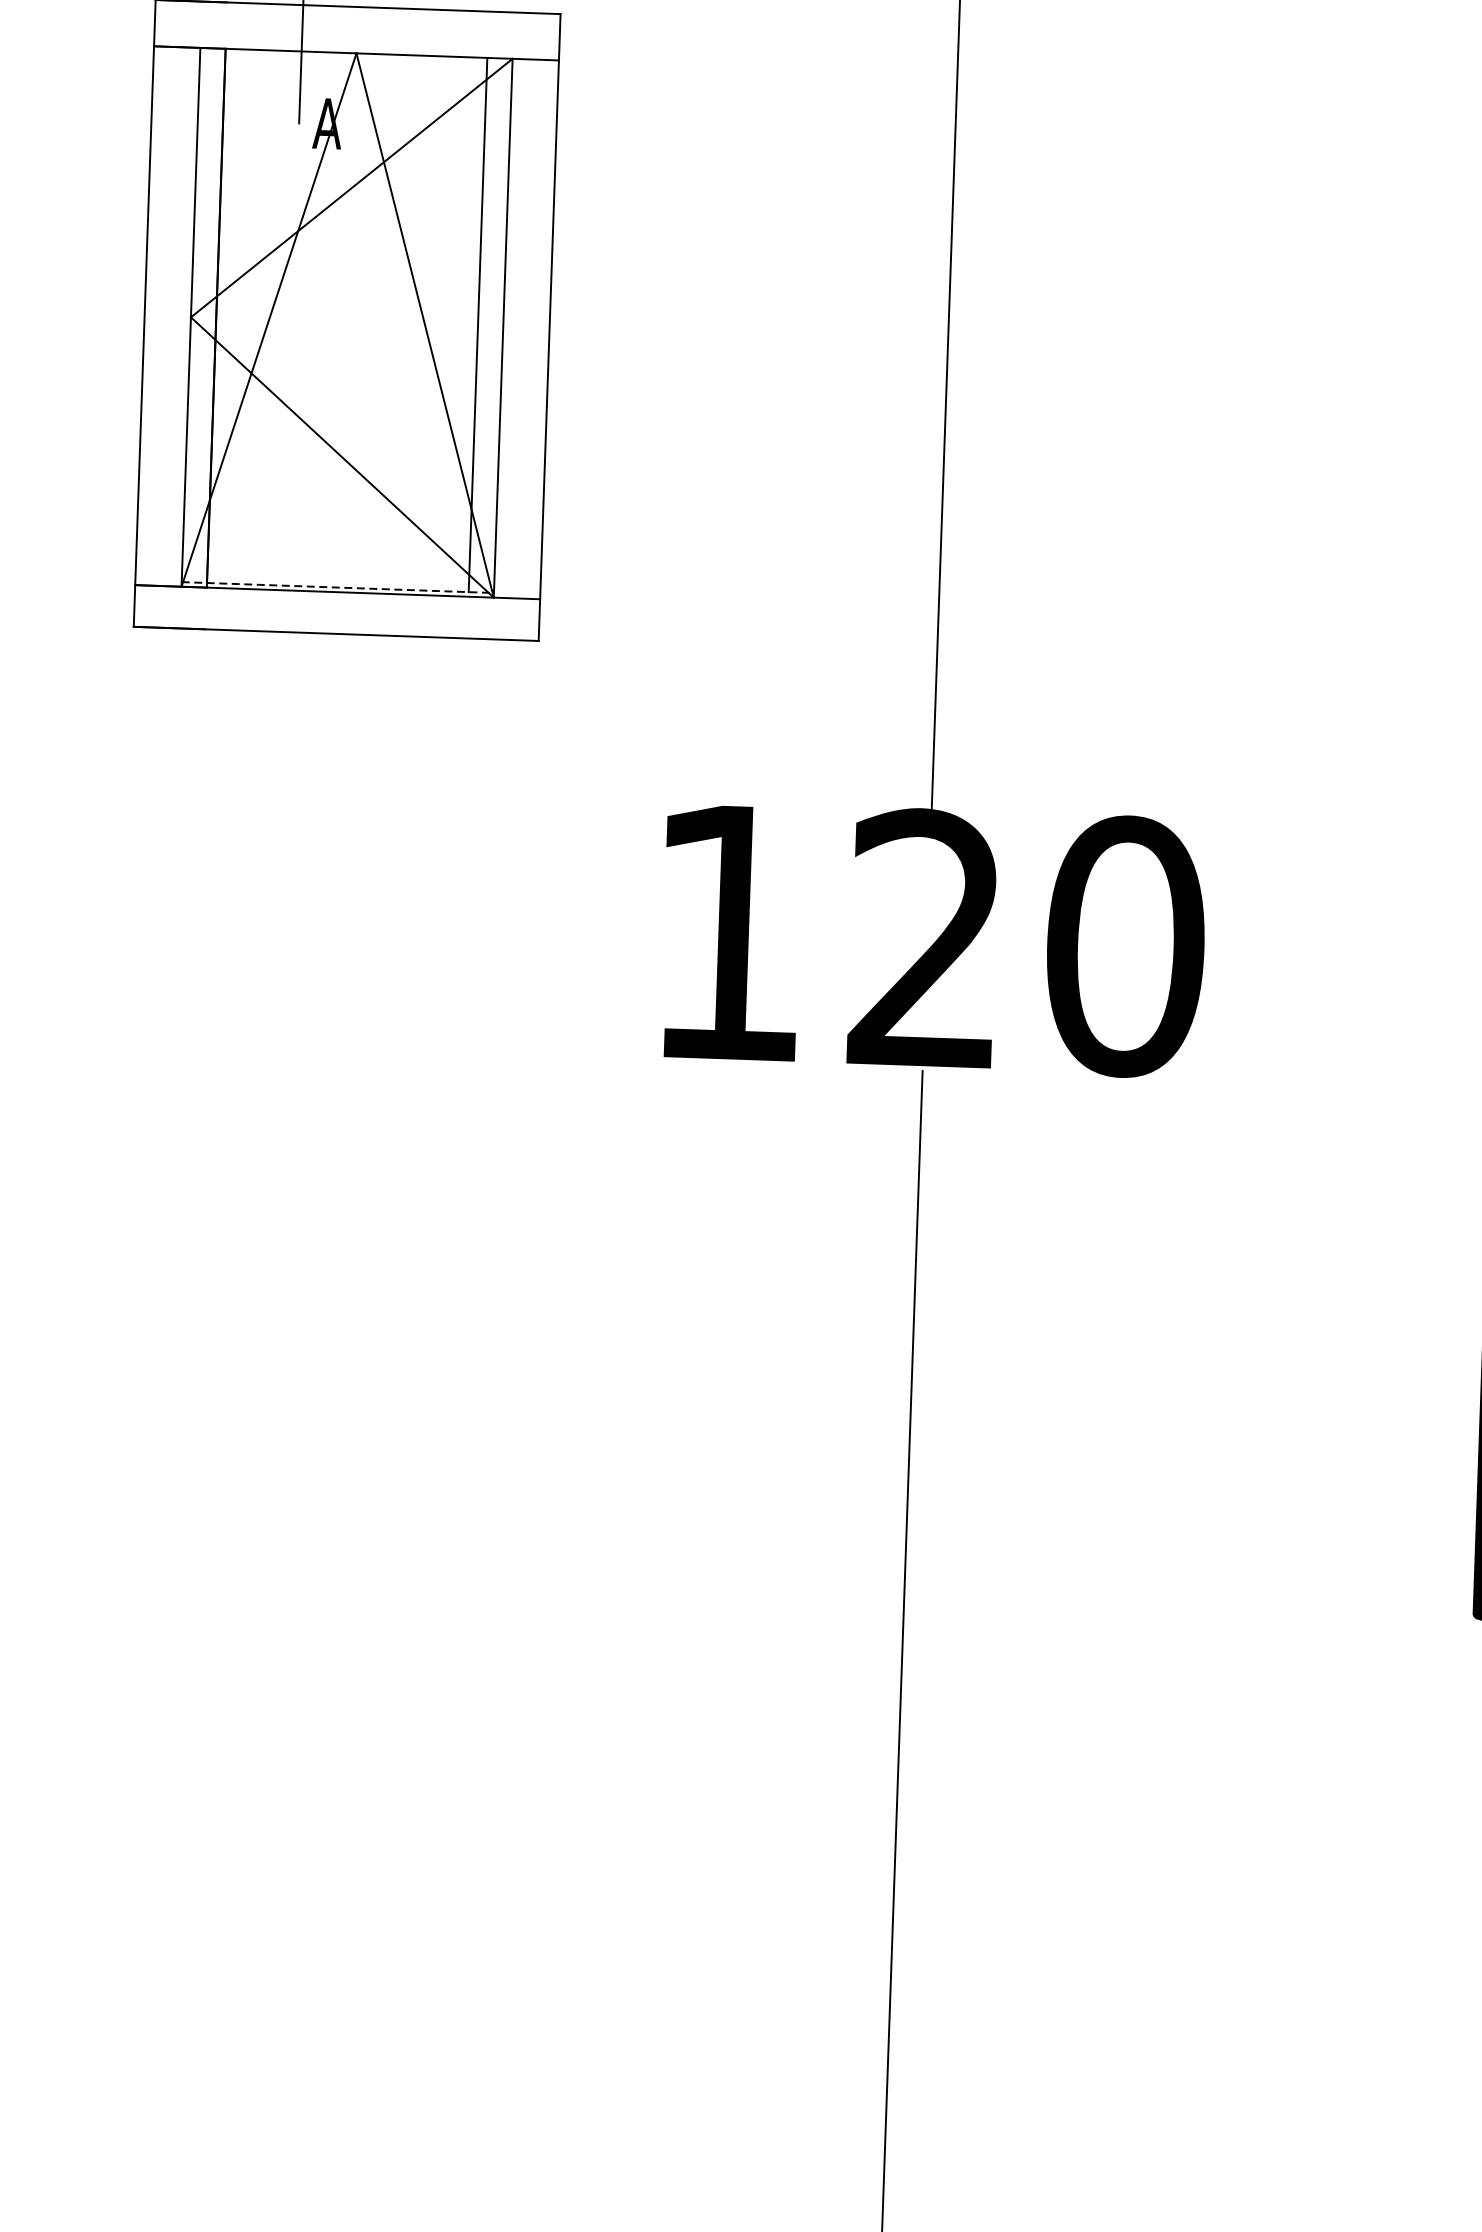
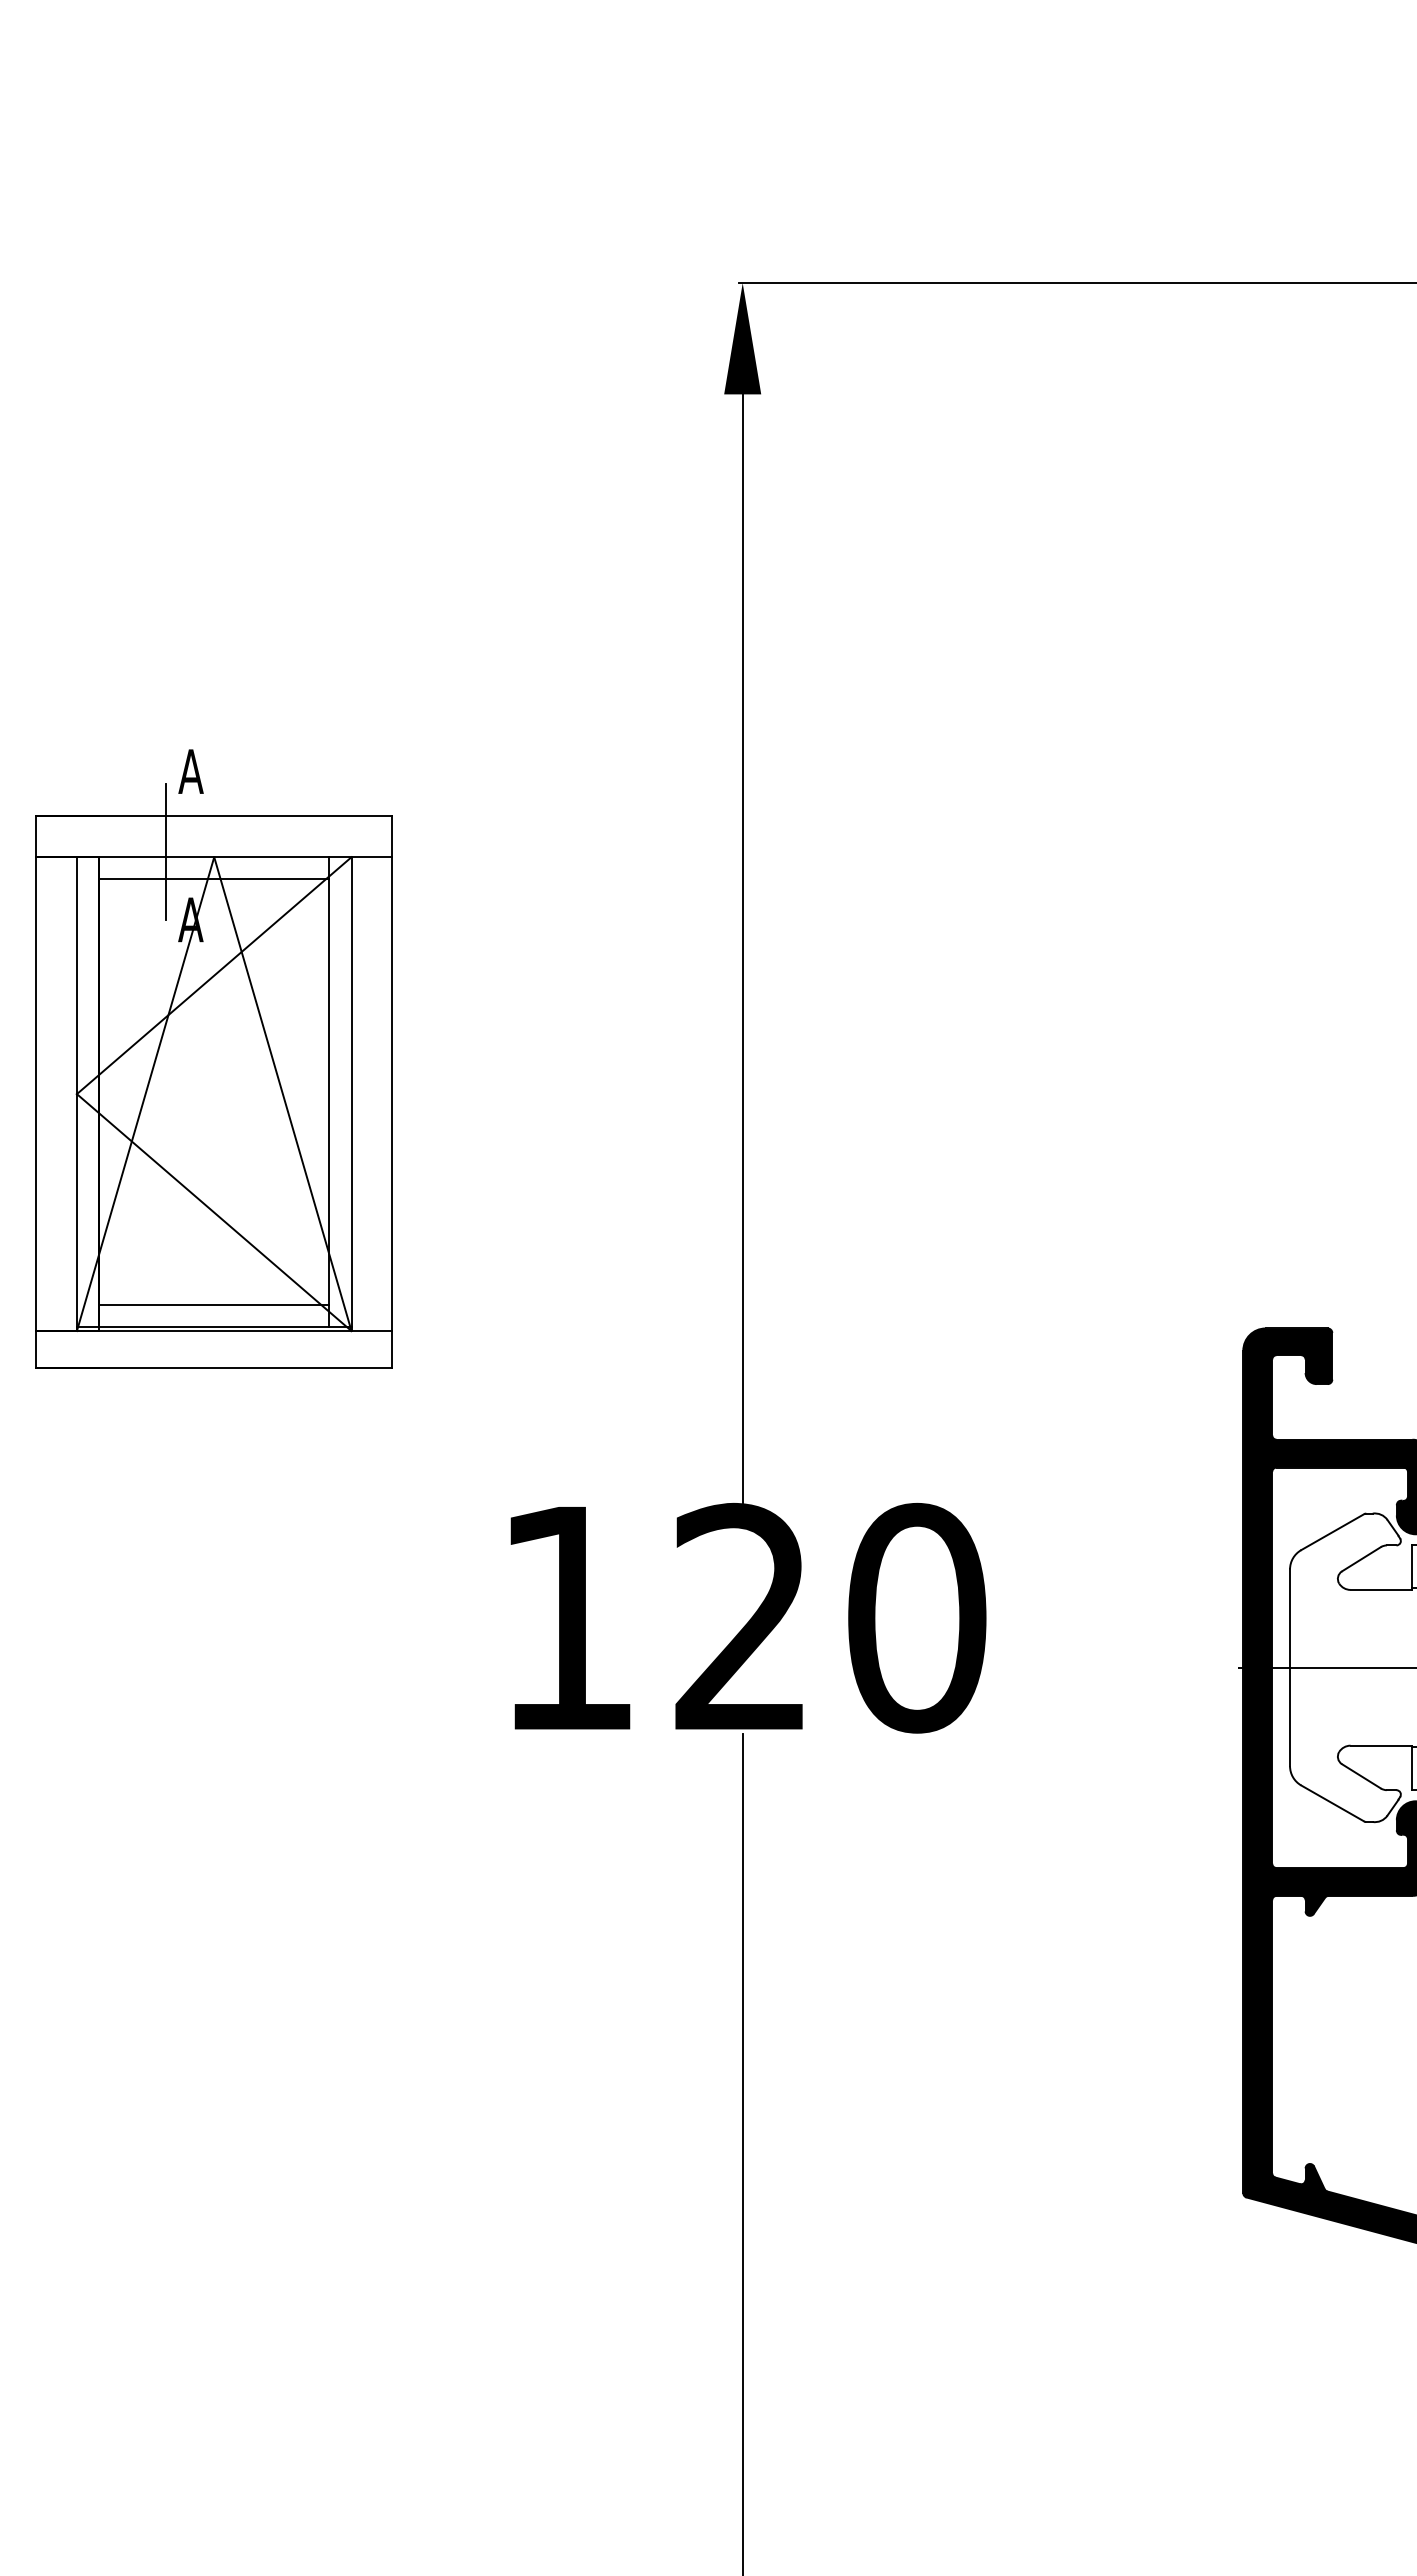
line: (355, 78) -> (214, 879), added
line: (339, 562) -> (214, 1304), added
line: (338, 587) -> (214, 1326), dashed -> solid

